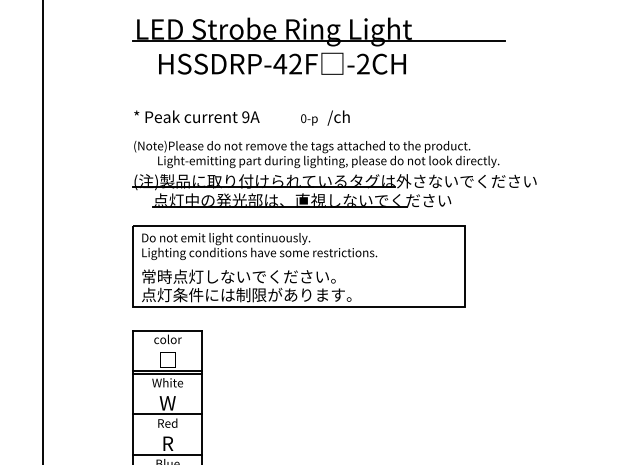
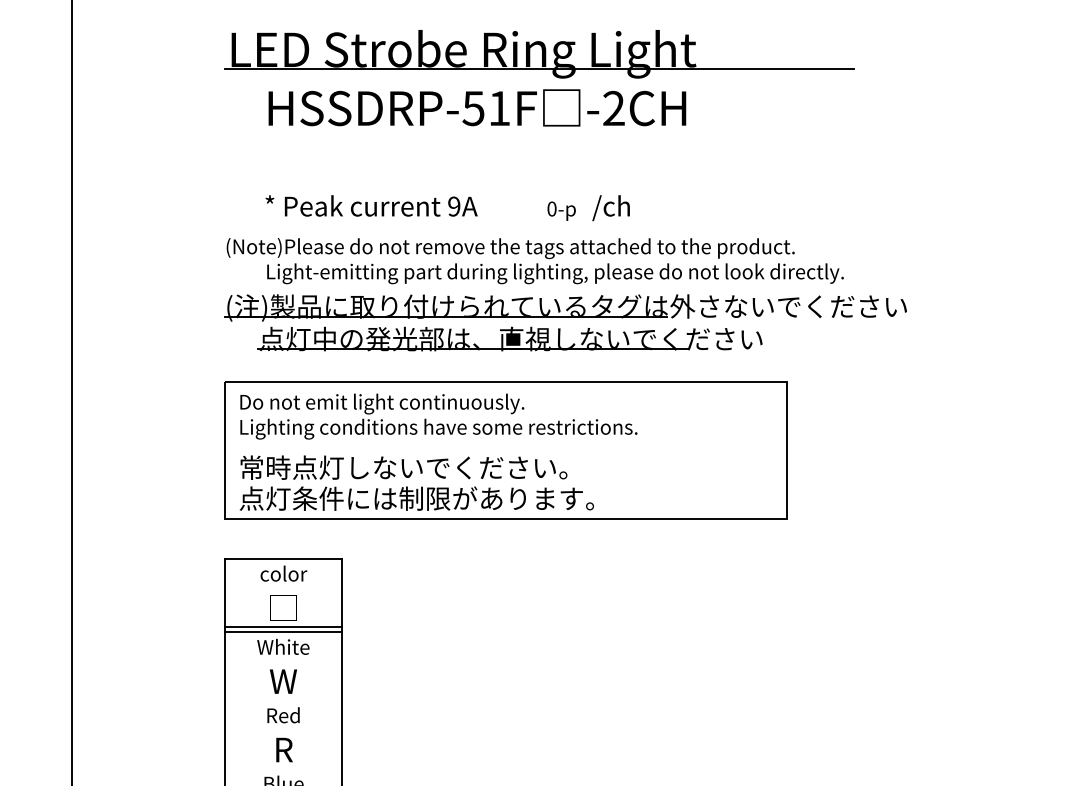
text: (287, 63) -> (485, 107), HSSDRP-42F -> HSSDRP-51F
text: (241, 117) -> (446, 207), moved
line: (167, 414) -> (283, 700), removed
line: (167, 454) -> (283, 768), removed

